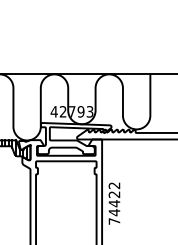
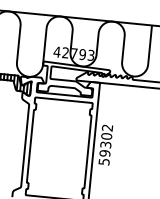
text: (114, 207) -> (105, 148), 74422 -> 59302

